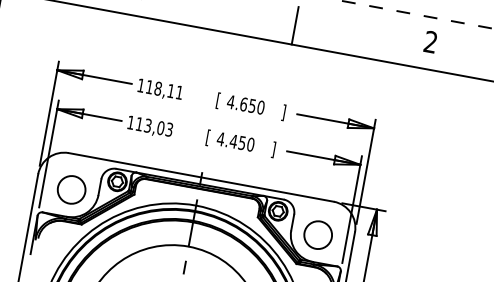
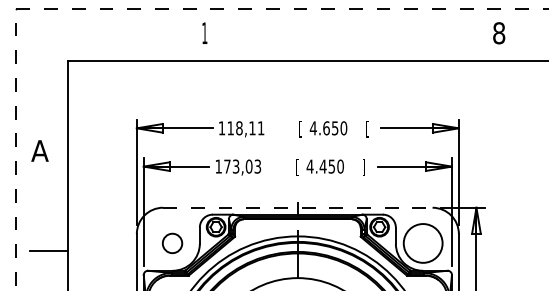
line: (294, 25) -> (362, 41), removed
text: (431, 42) -> (499, 33), 2 -> 8
text: (284, 112) -> (367, 128), ] -> [
text: (139, 124) -> (227, 166), 113,03 -> 173,03
line: (201, 177) -> (297, 207), solid -> dashed
circle: (71, 189) -> (172, 243), size x0.7
circle: (318, 235) -> (423, 243), size x1.4

